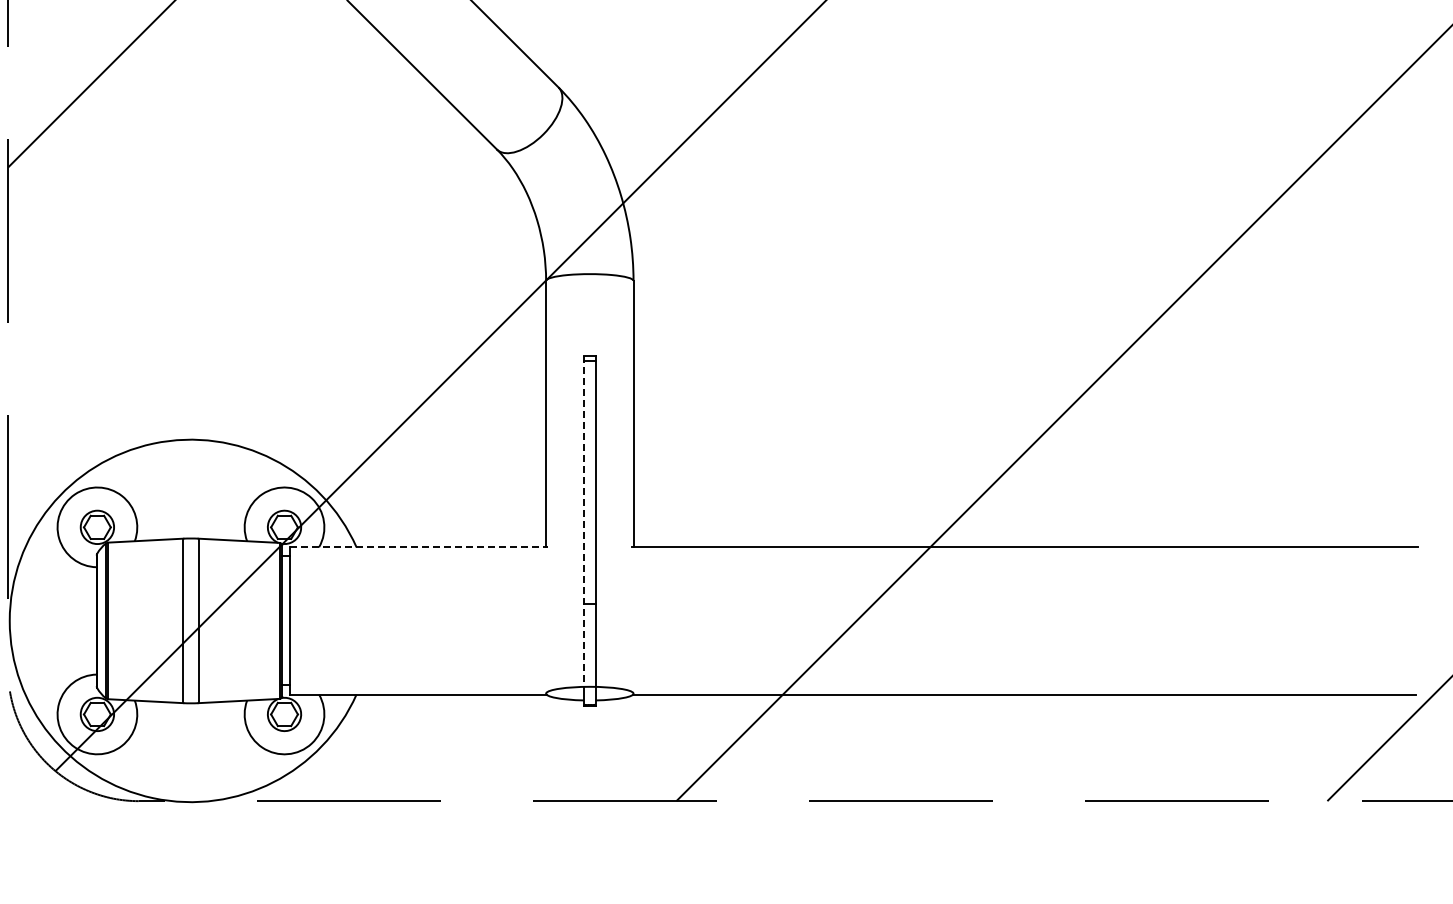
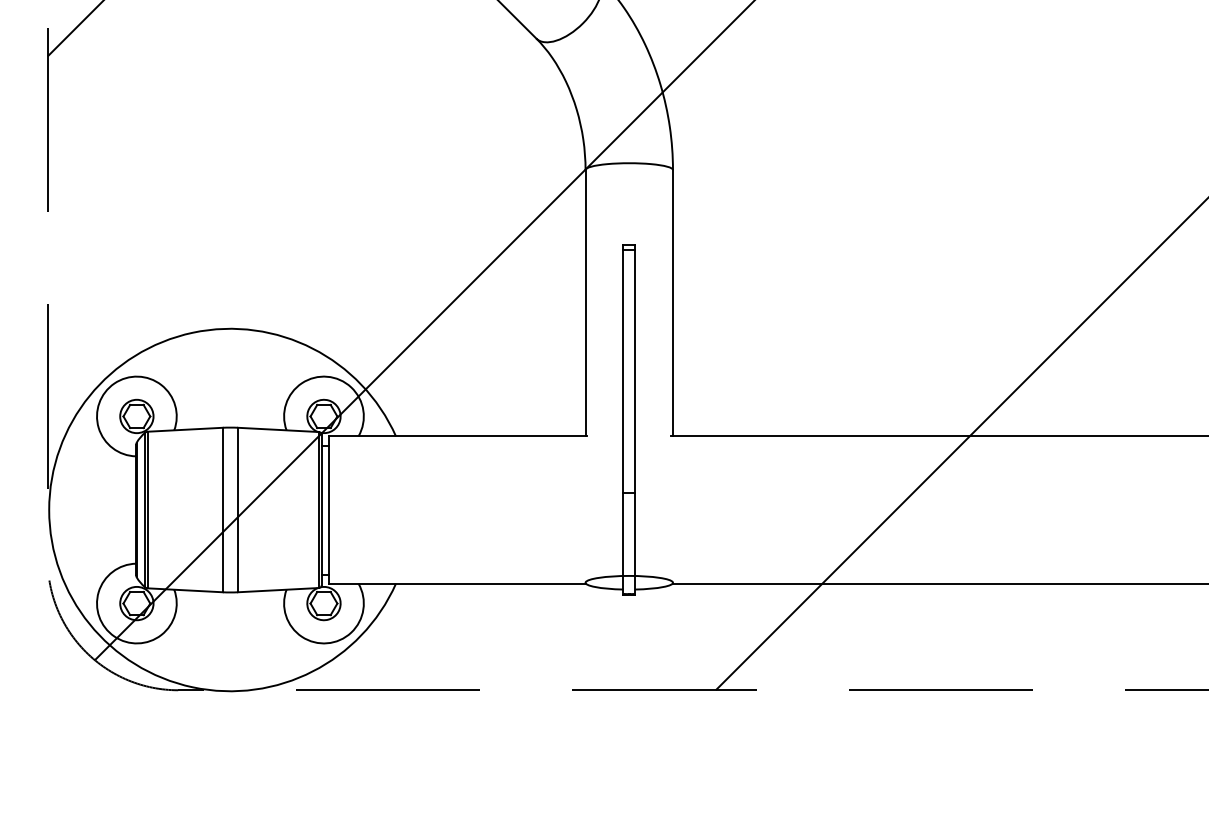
line: (584, 522) -> (623, 411), dashed -> solid
line: (418, 547) -> (457, 436), dashed -> solid

